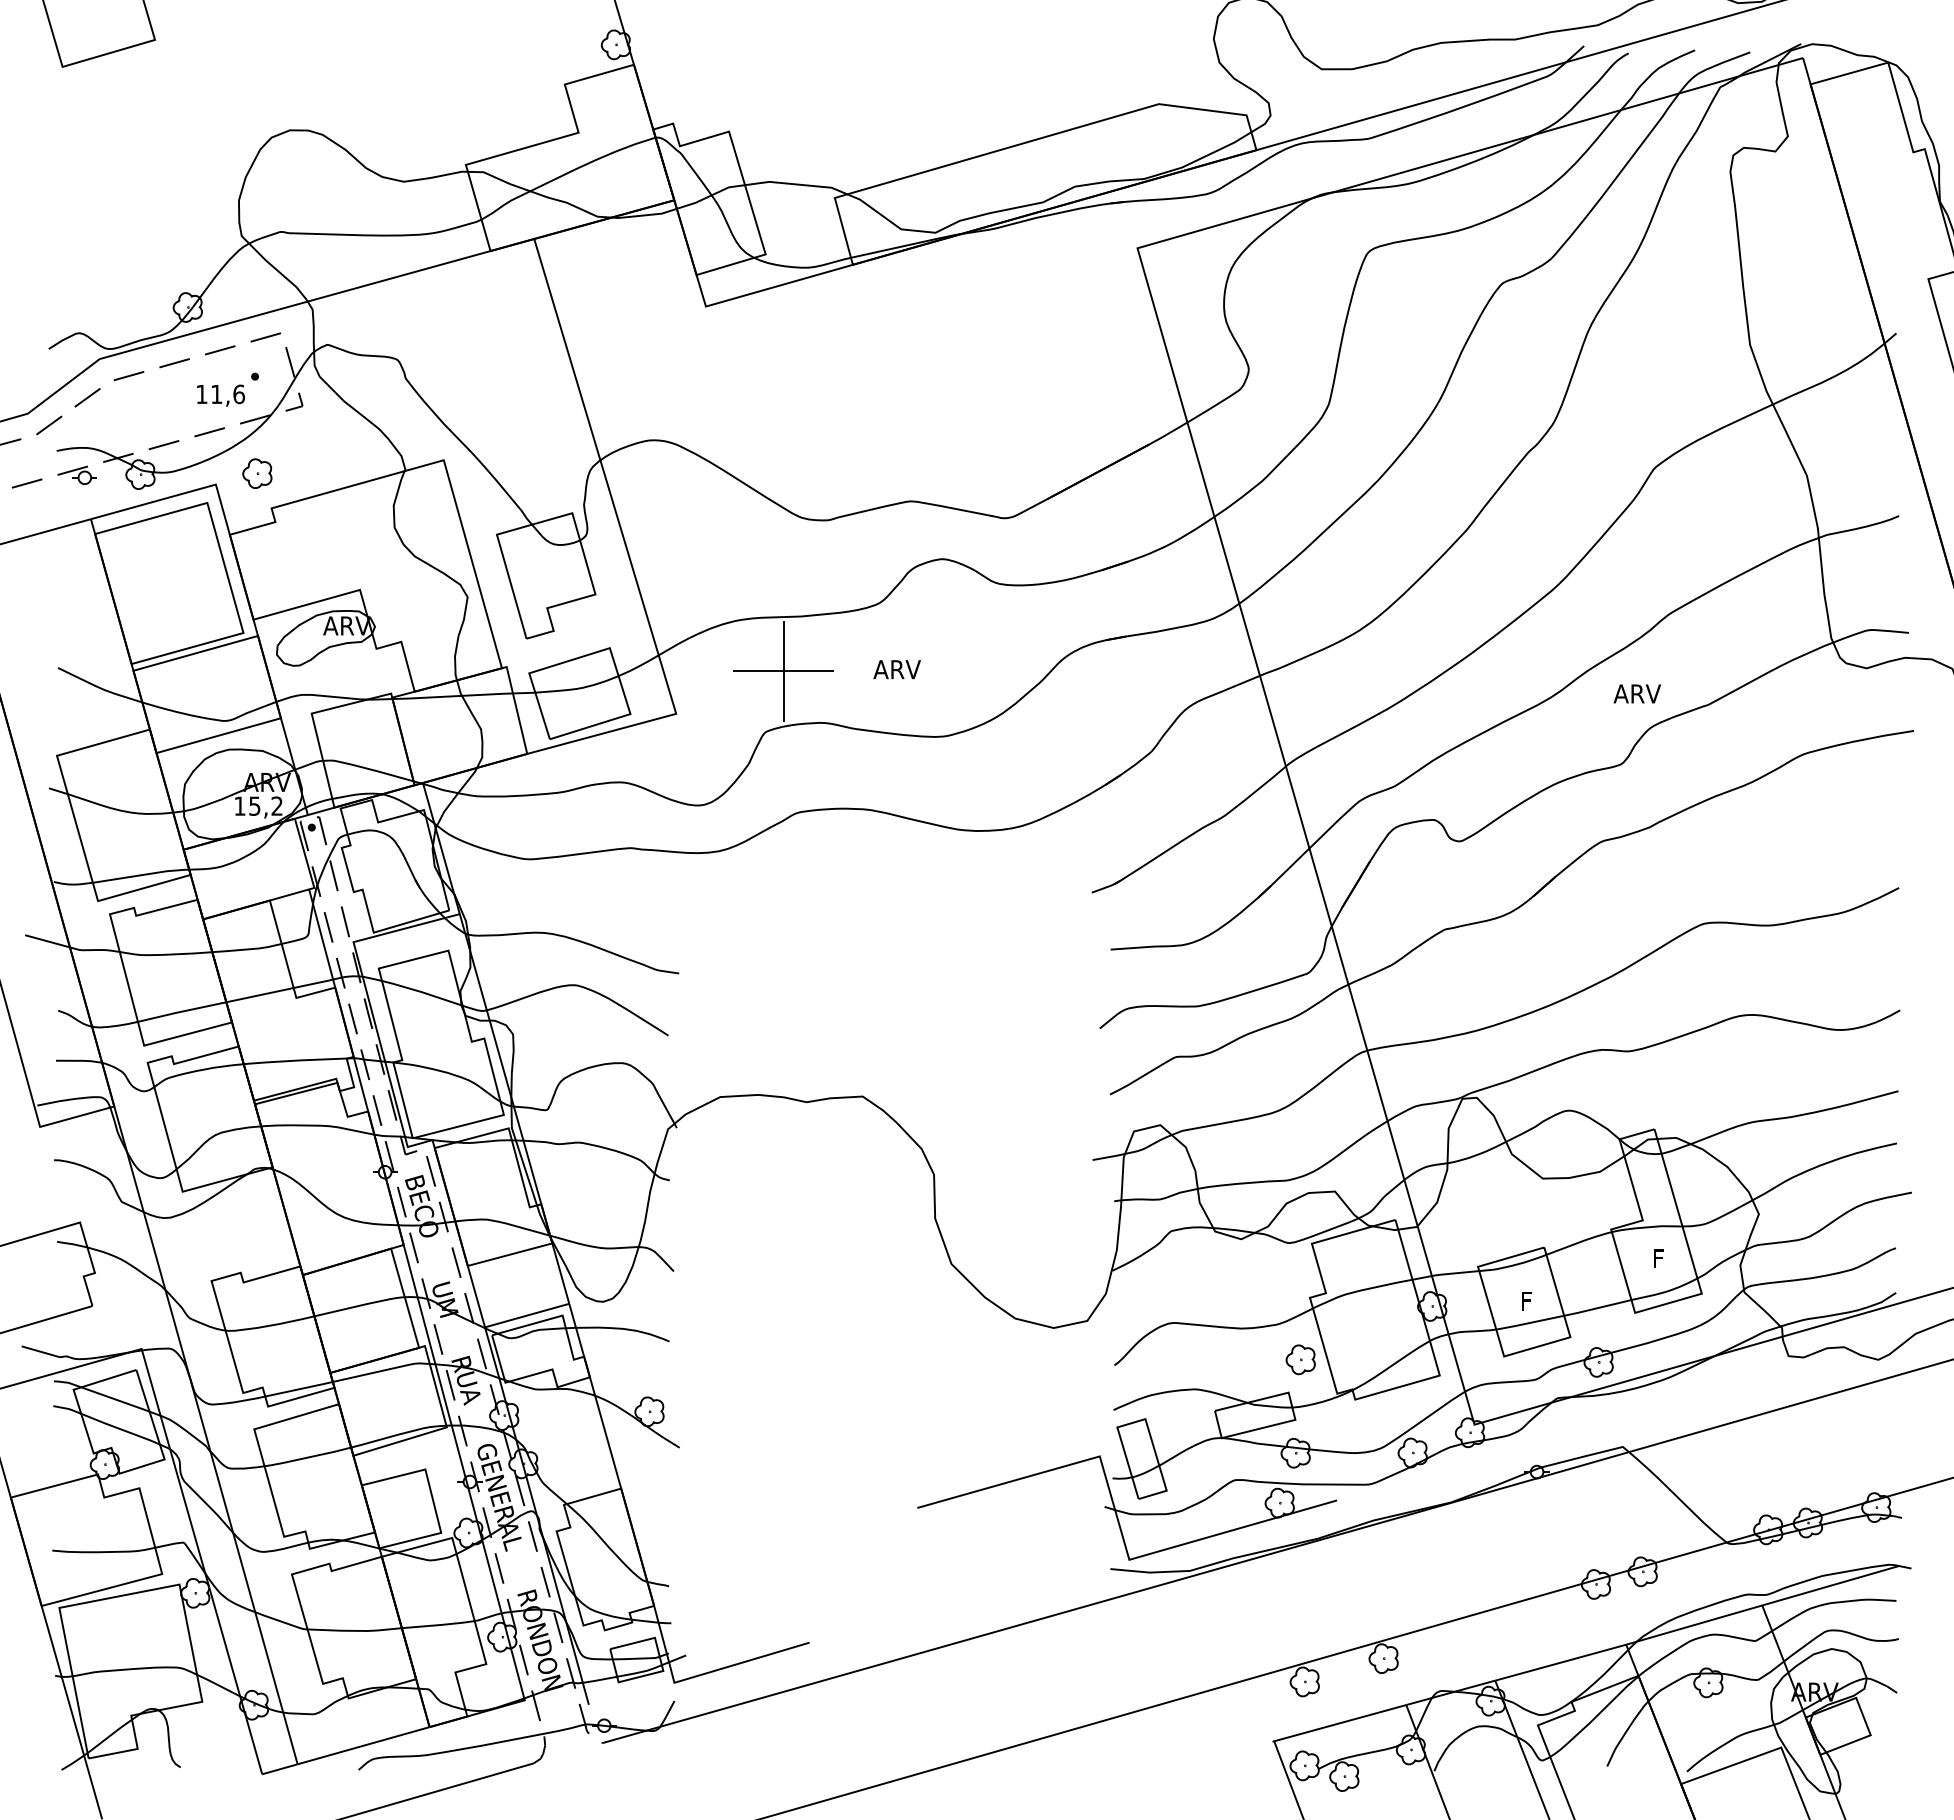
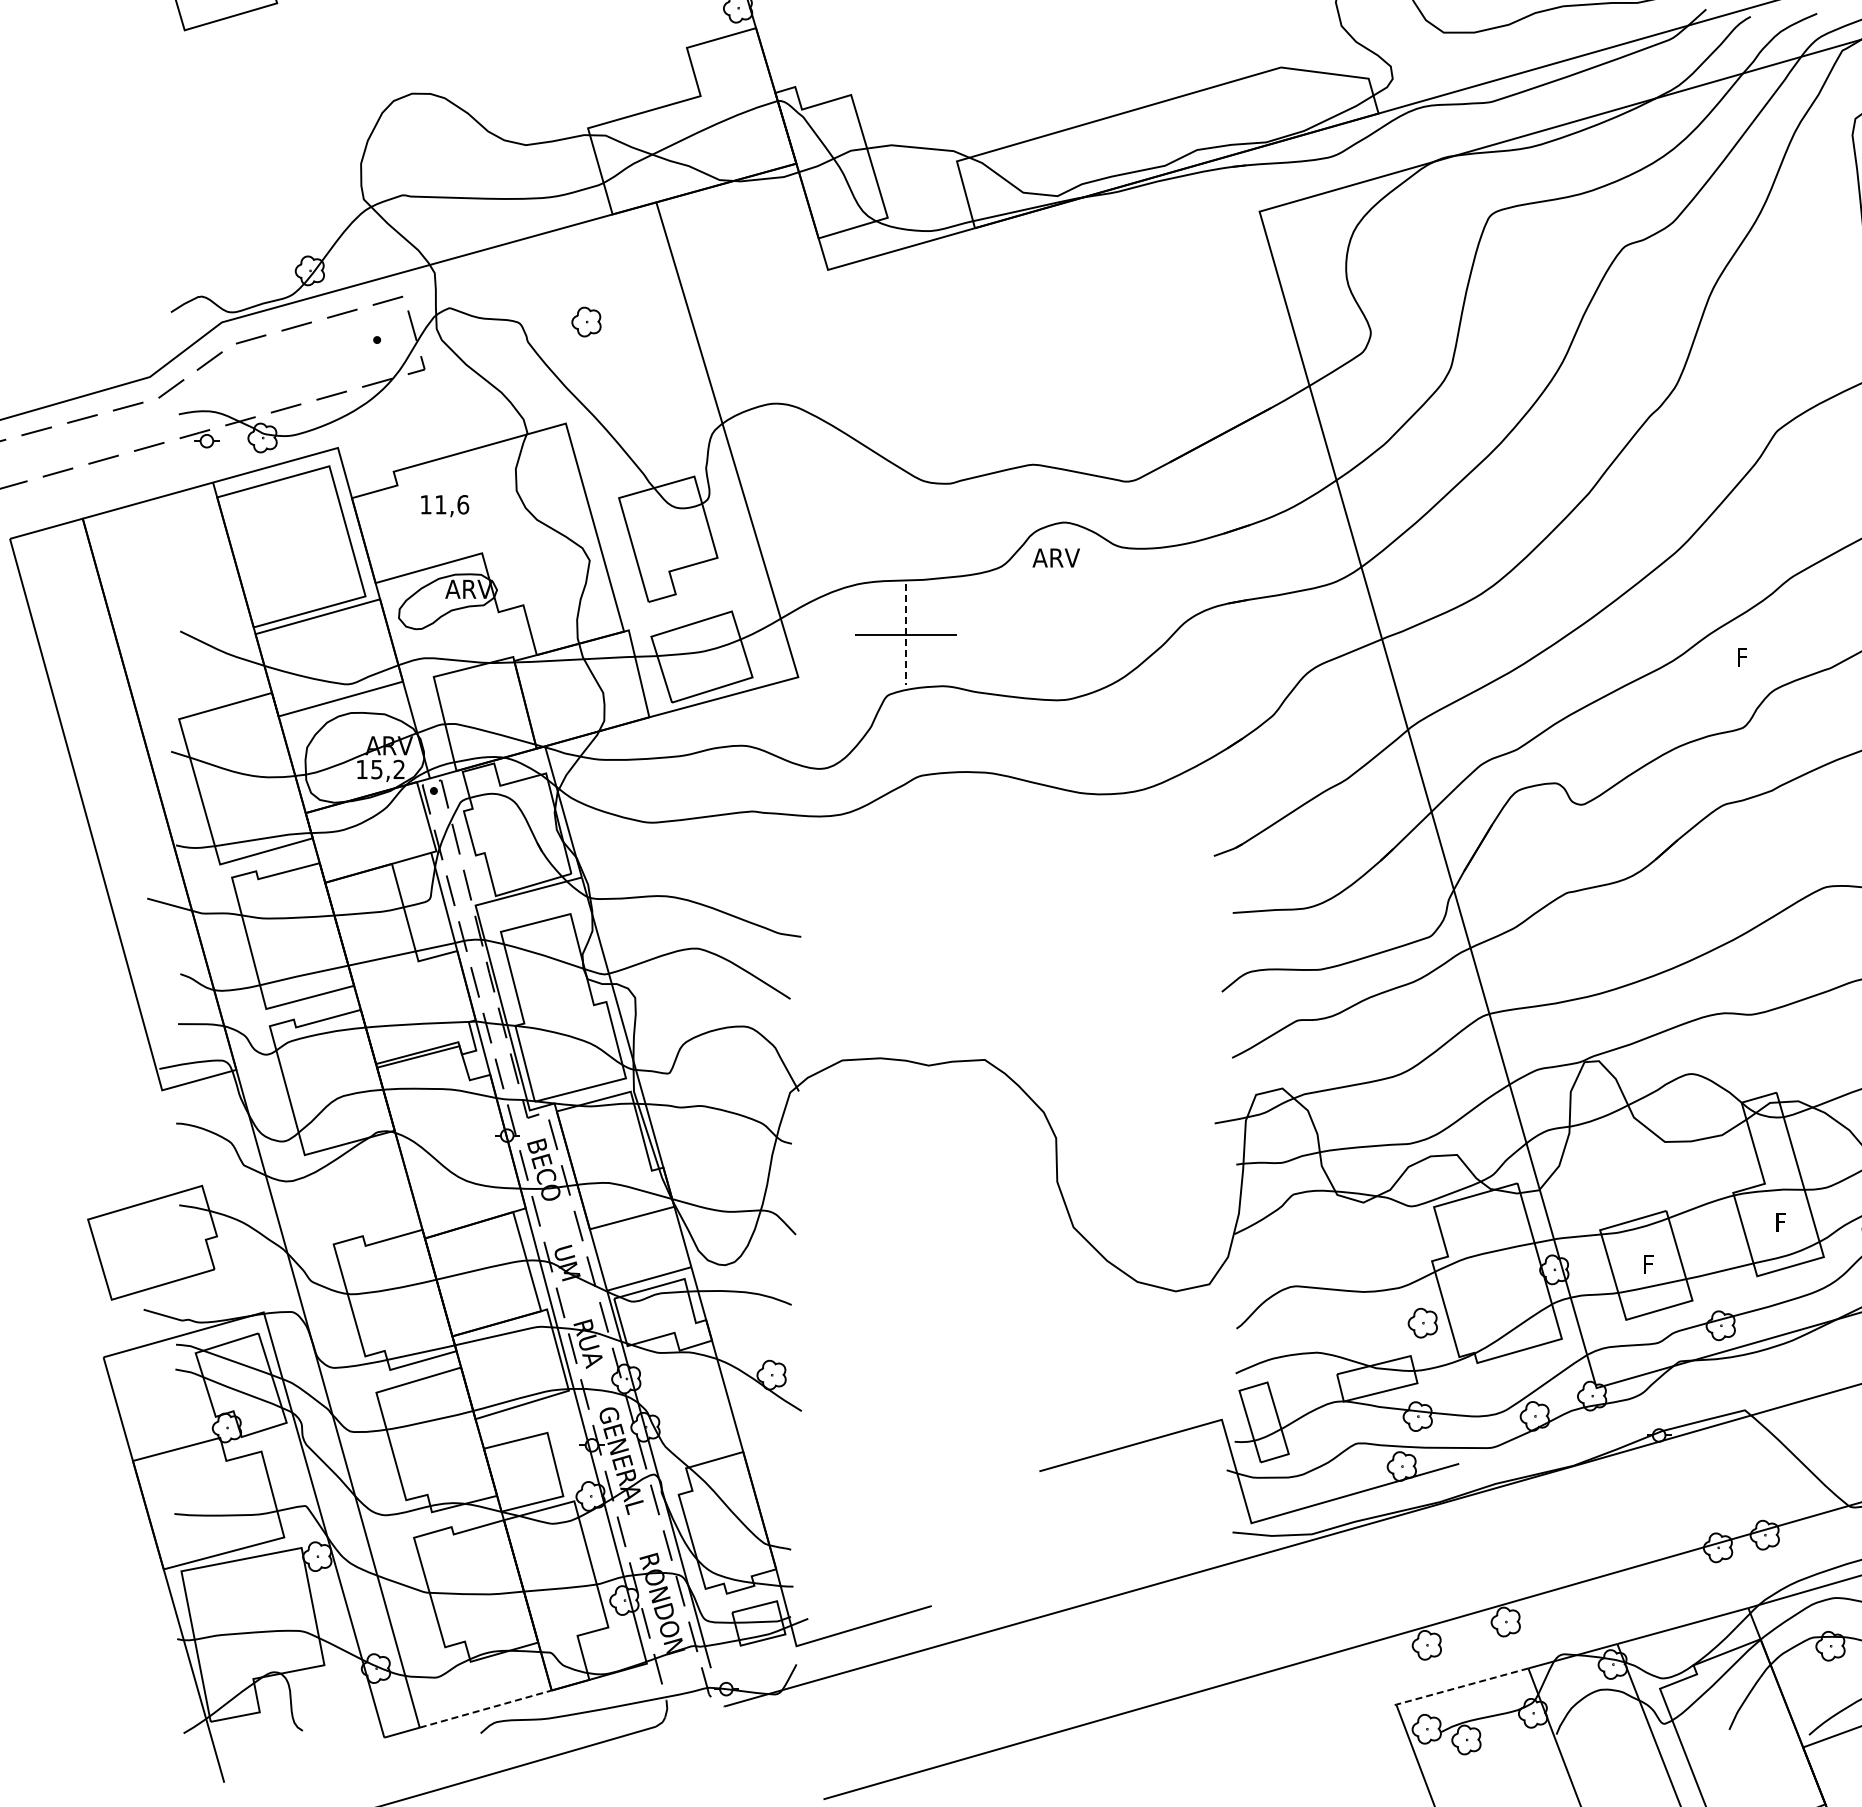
text: (221, 395) -> (445, 505), moved
part: (257, 473) -> (586, 321), moved
text: (896, 669) -> (1055, 557), moved
line: (783, 671) -> (905, 634), solid -> dashed
text: (1637, 693) -> (1759, 656), ARV -> F
line: (1338, 1723) -> (1460, 1686), solid -> dashed
line: (363, 1745) -> (485, 1708), solid -> dashed

